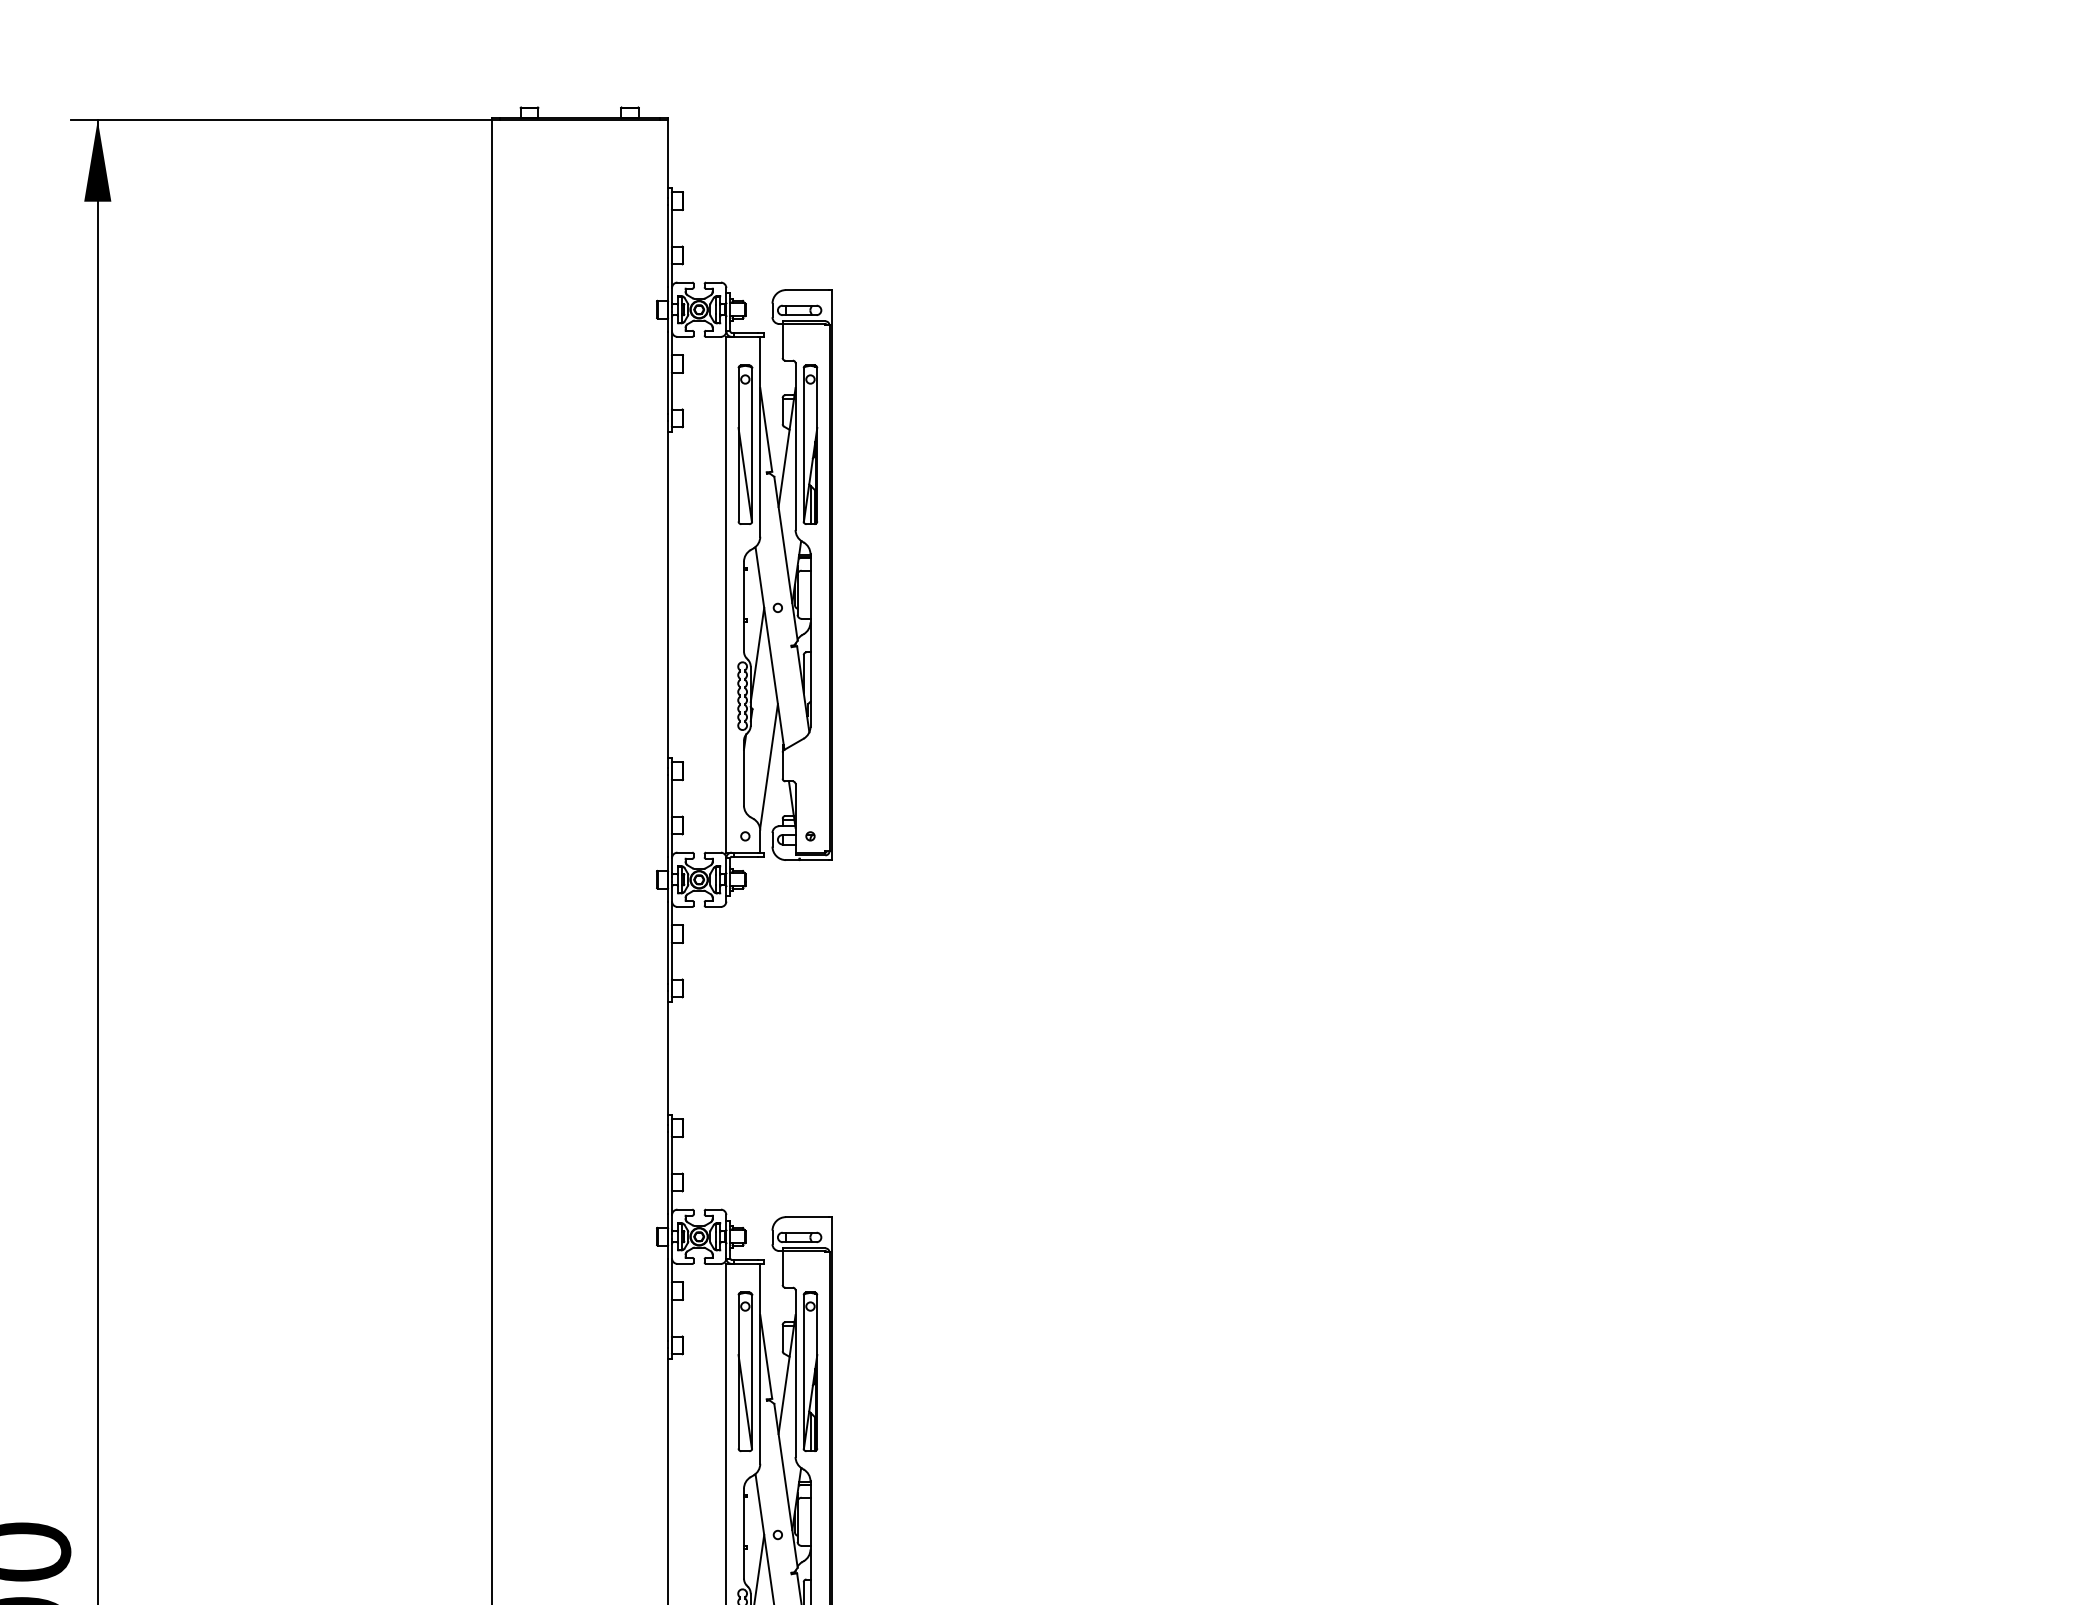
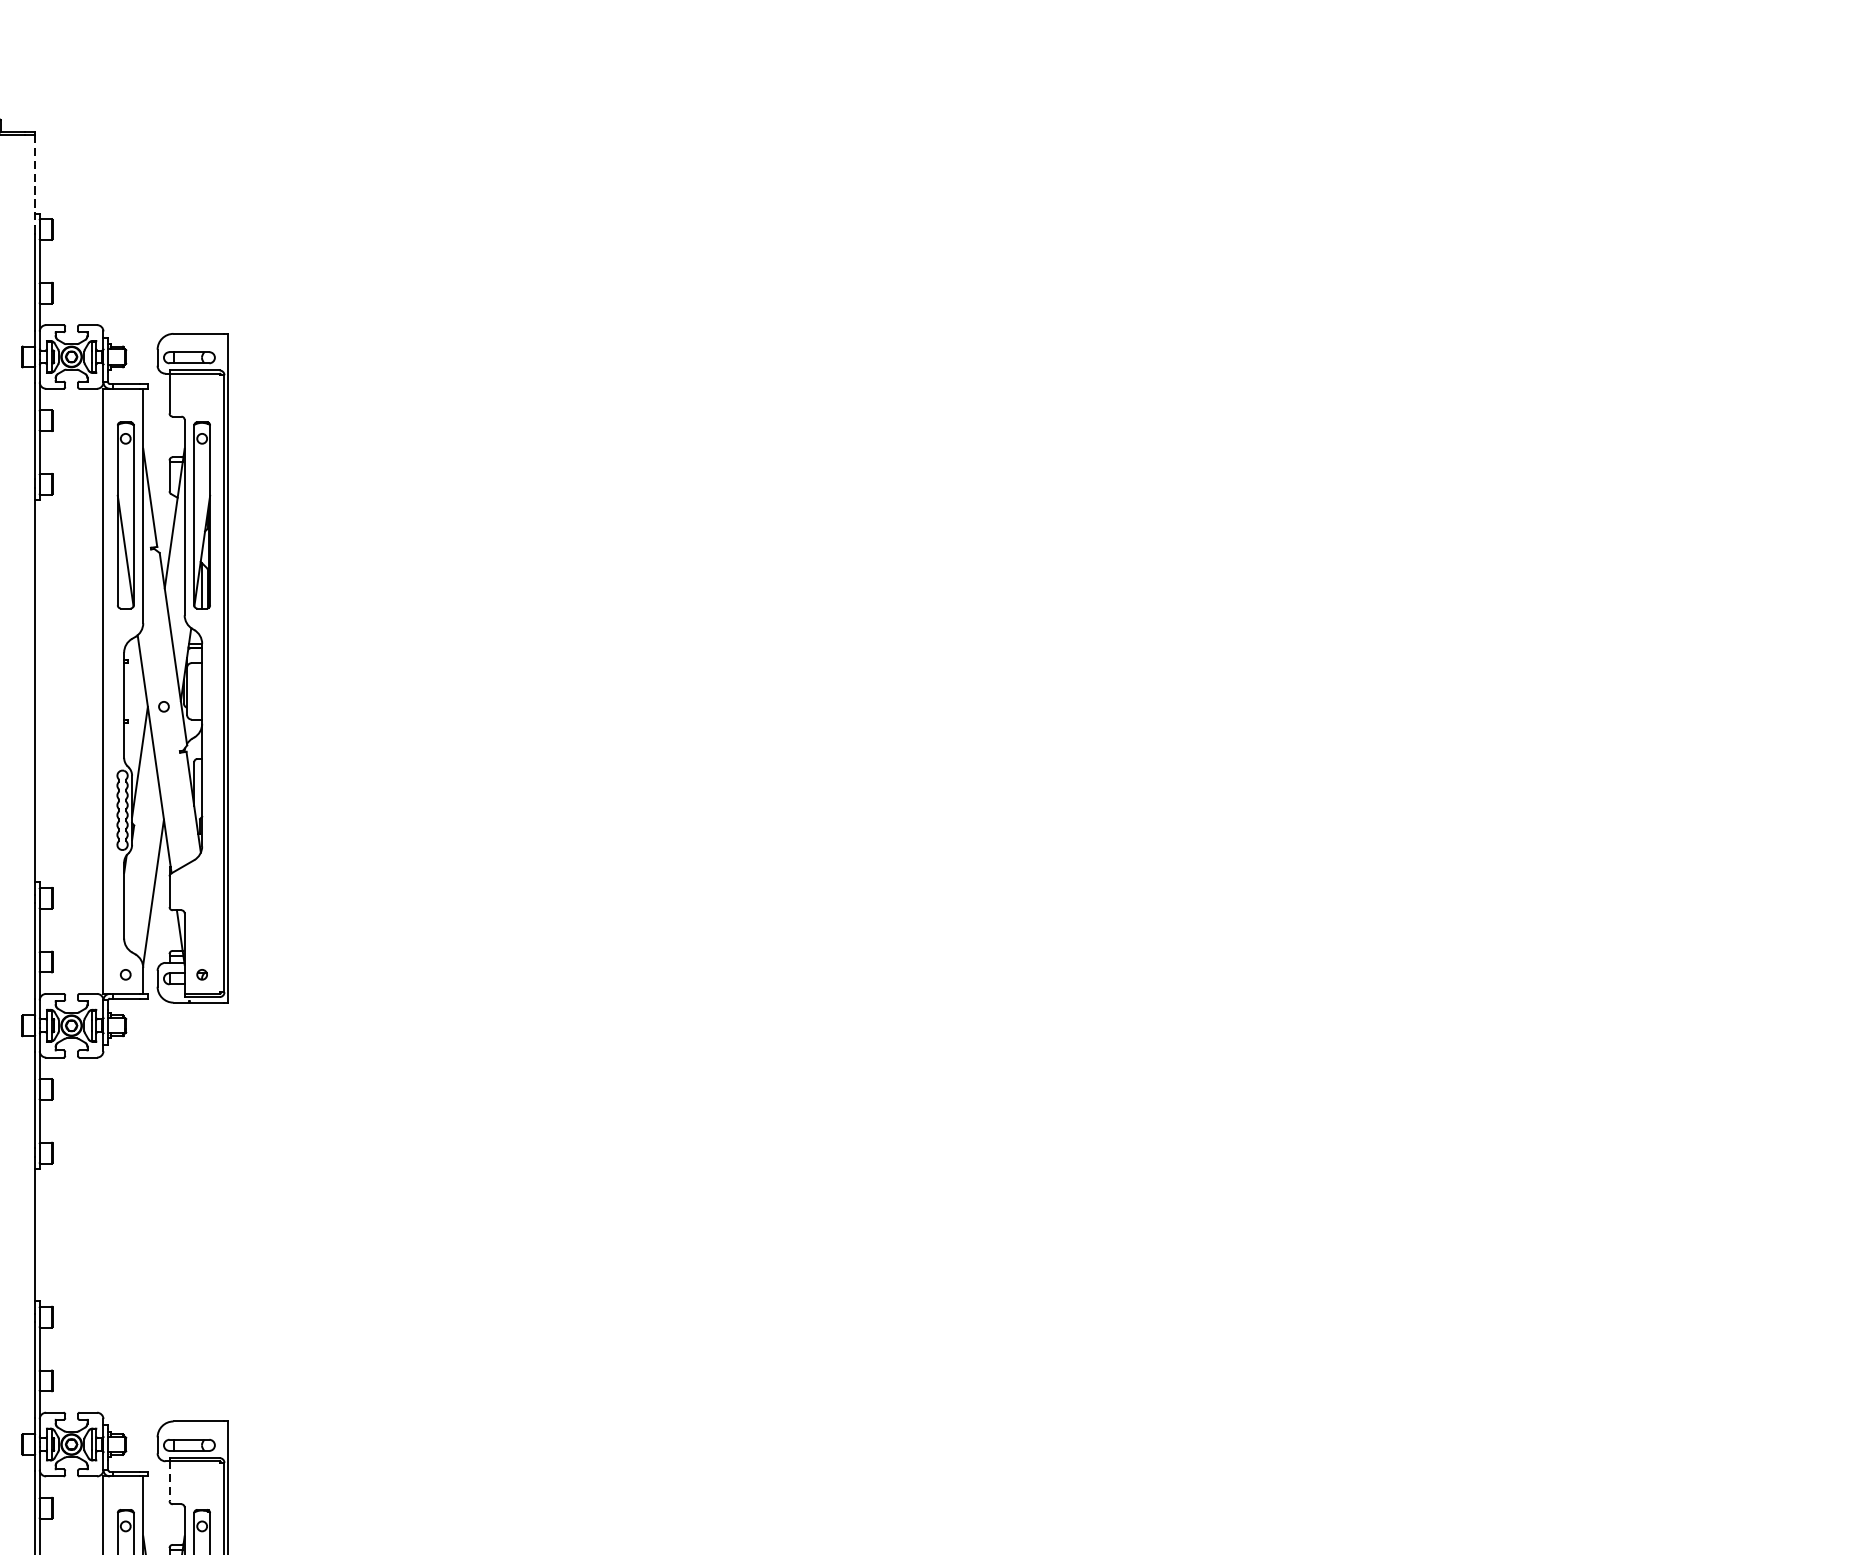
line: (667, 159) -> (34, 180), solid -> dashed
line: (782, 1268) -> (169, 1481), solid -> dashed

